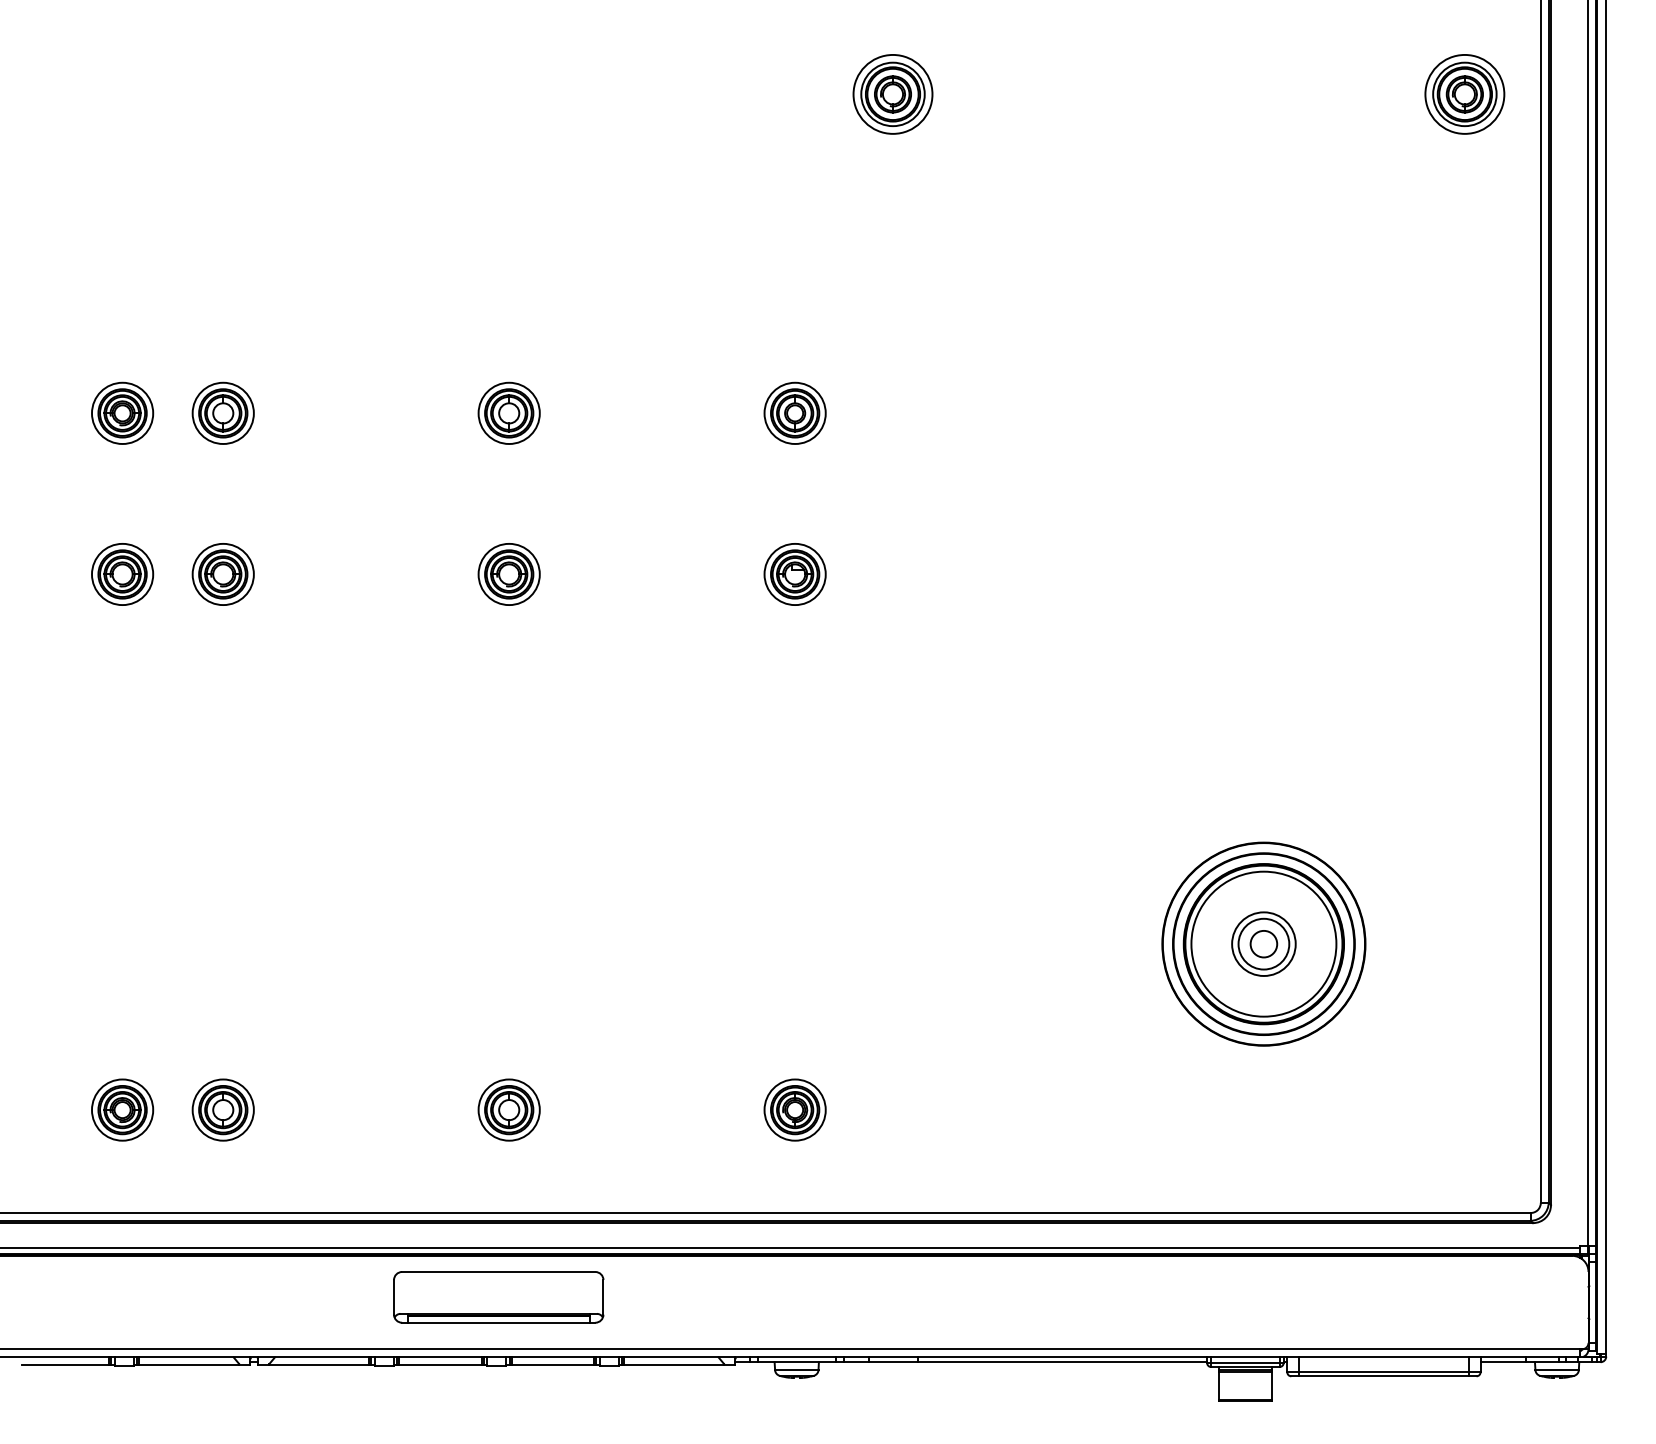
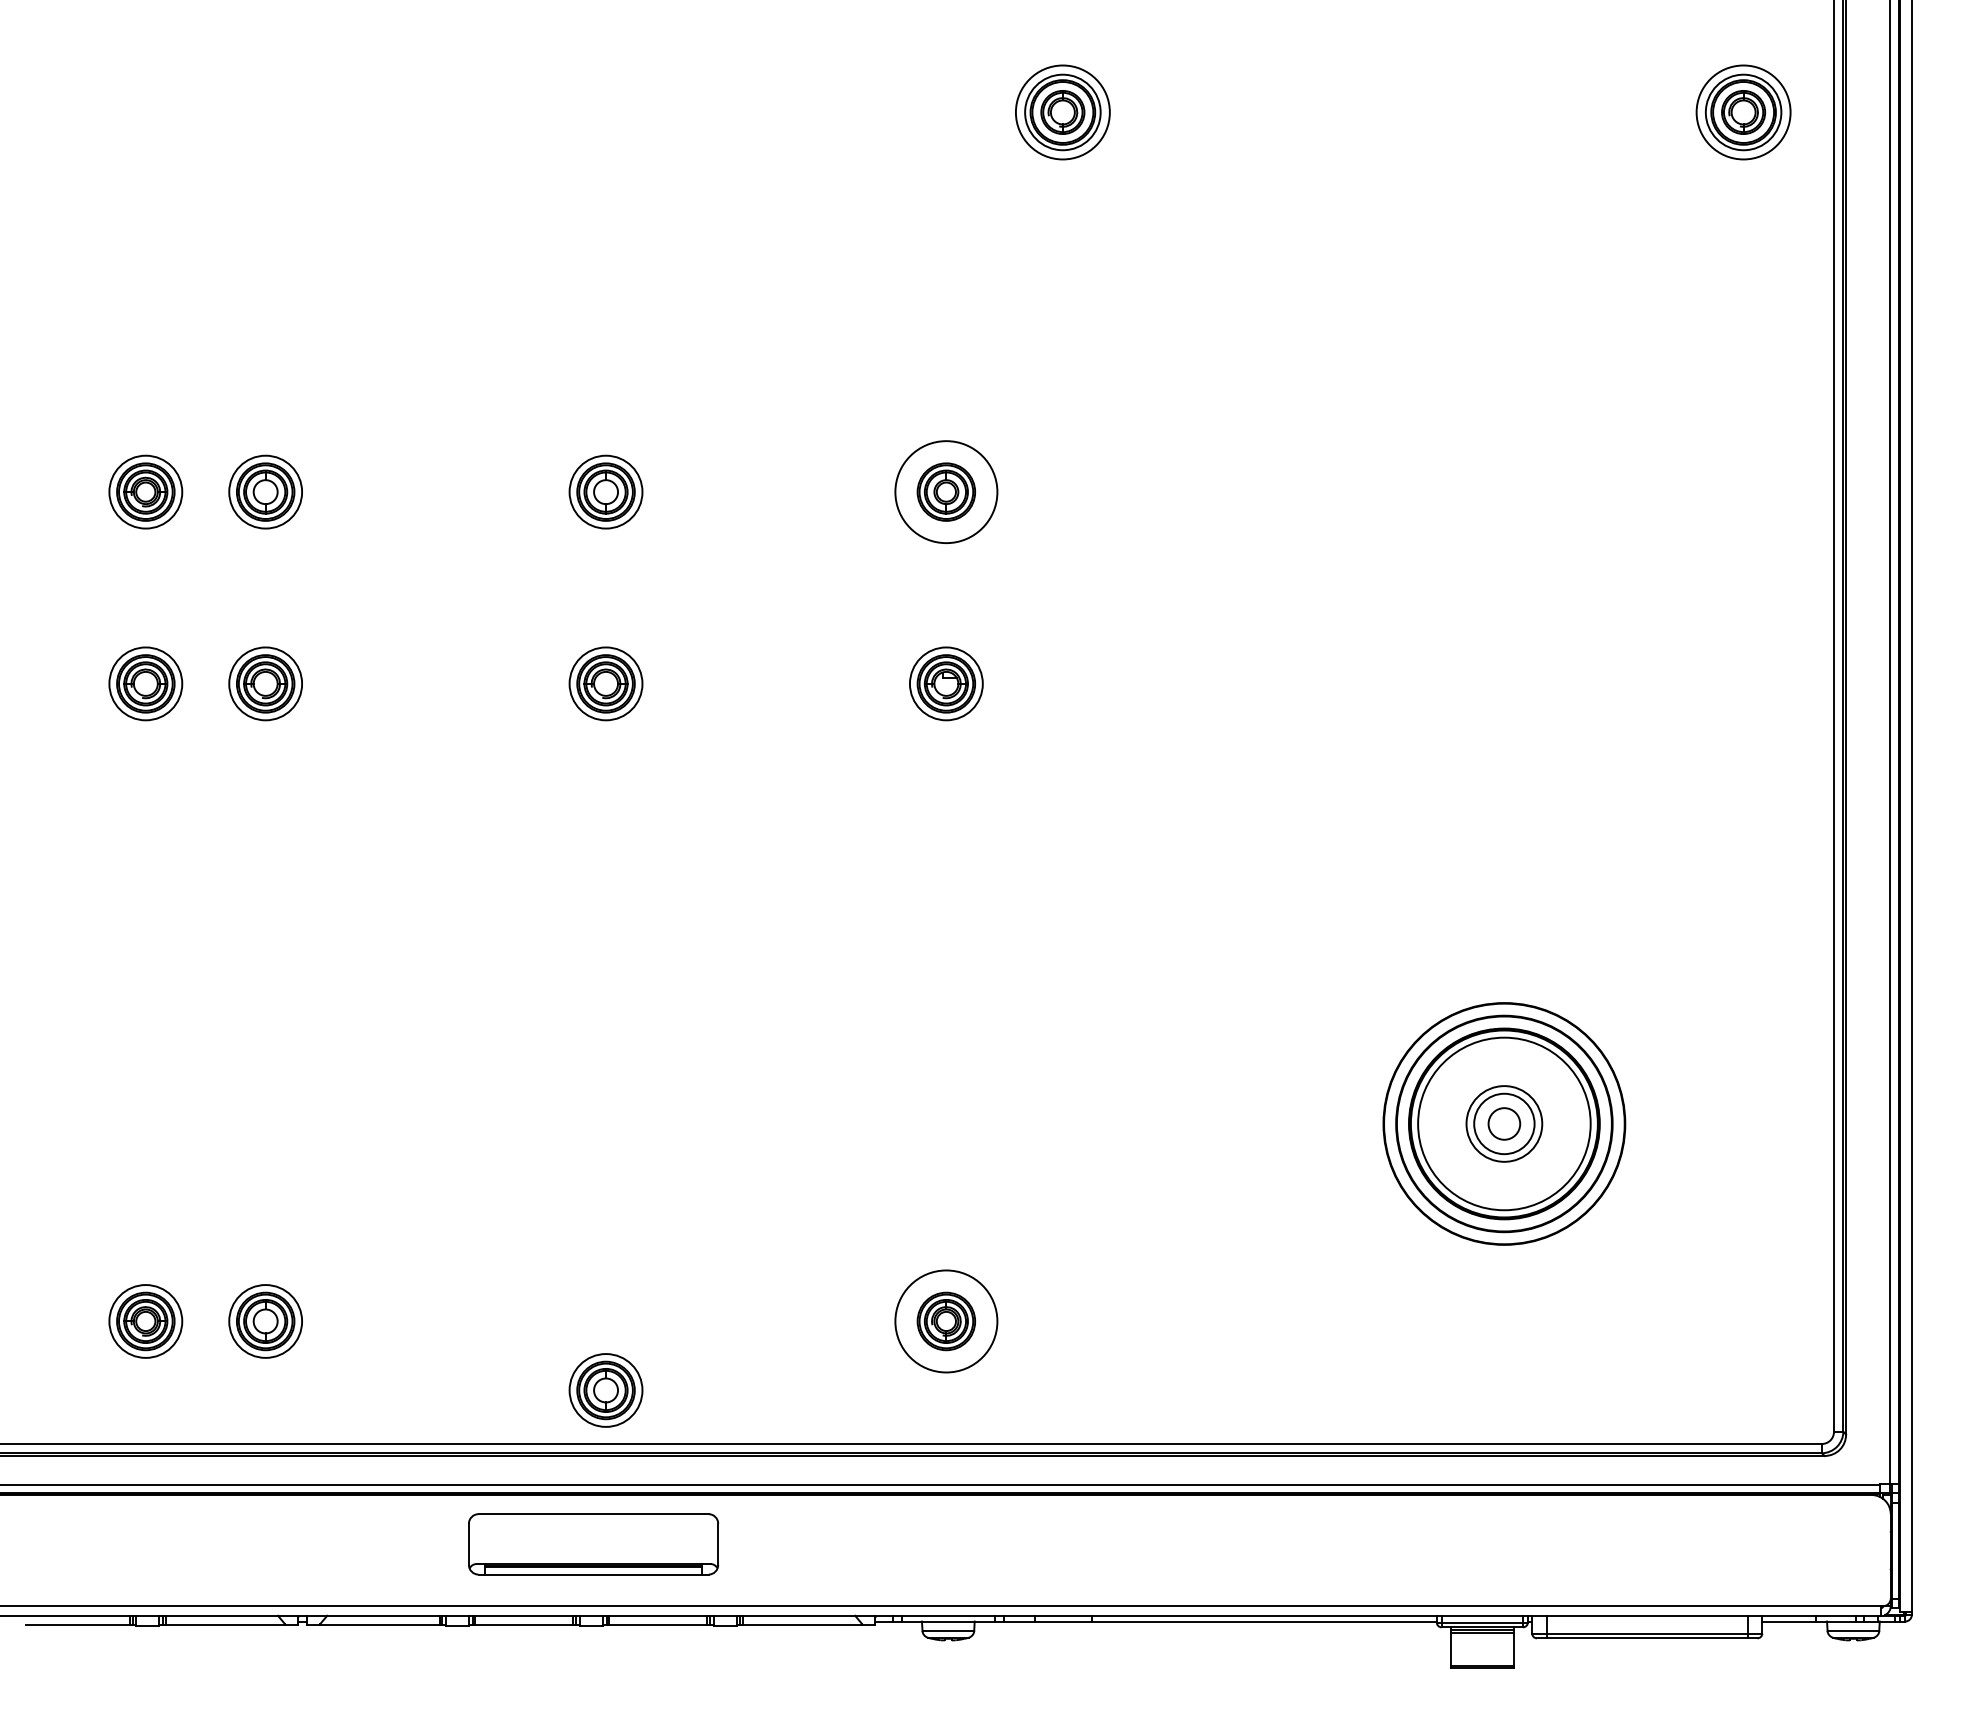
circle: (794, 412) -> (945, 491), size x1.4
part: (508, 1110) -> (605, 1390), moved
circle: (794, 1110) -> (945, 1321), size x1.4

